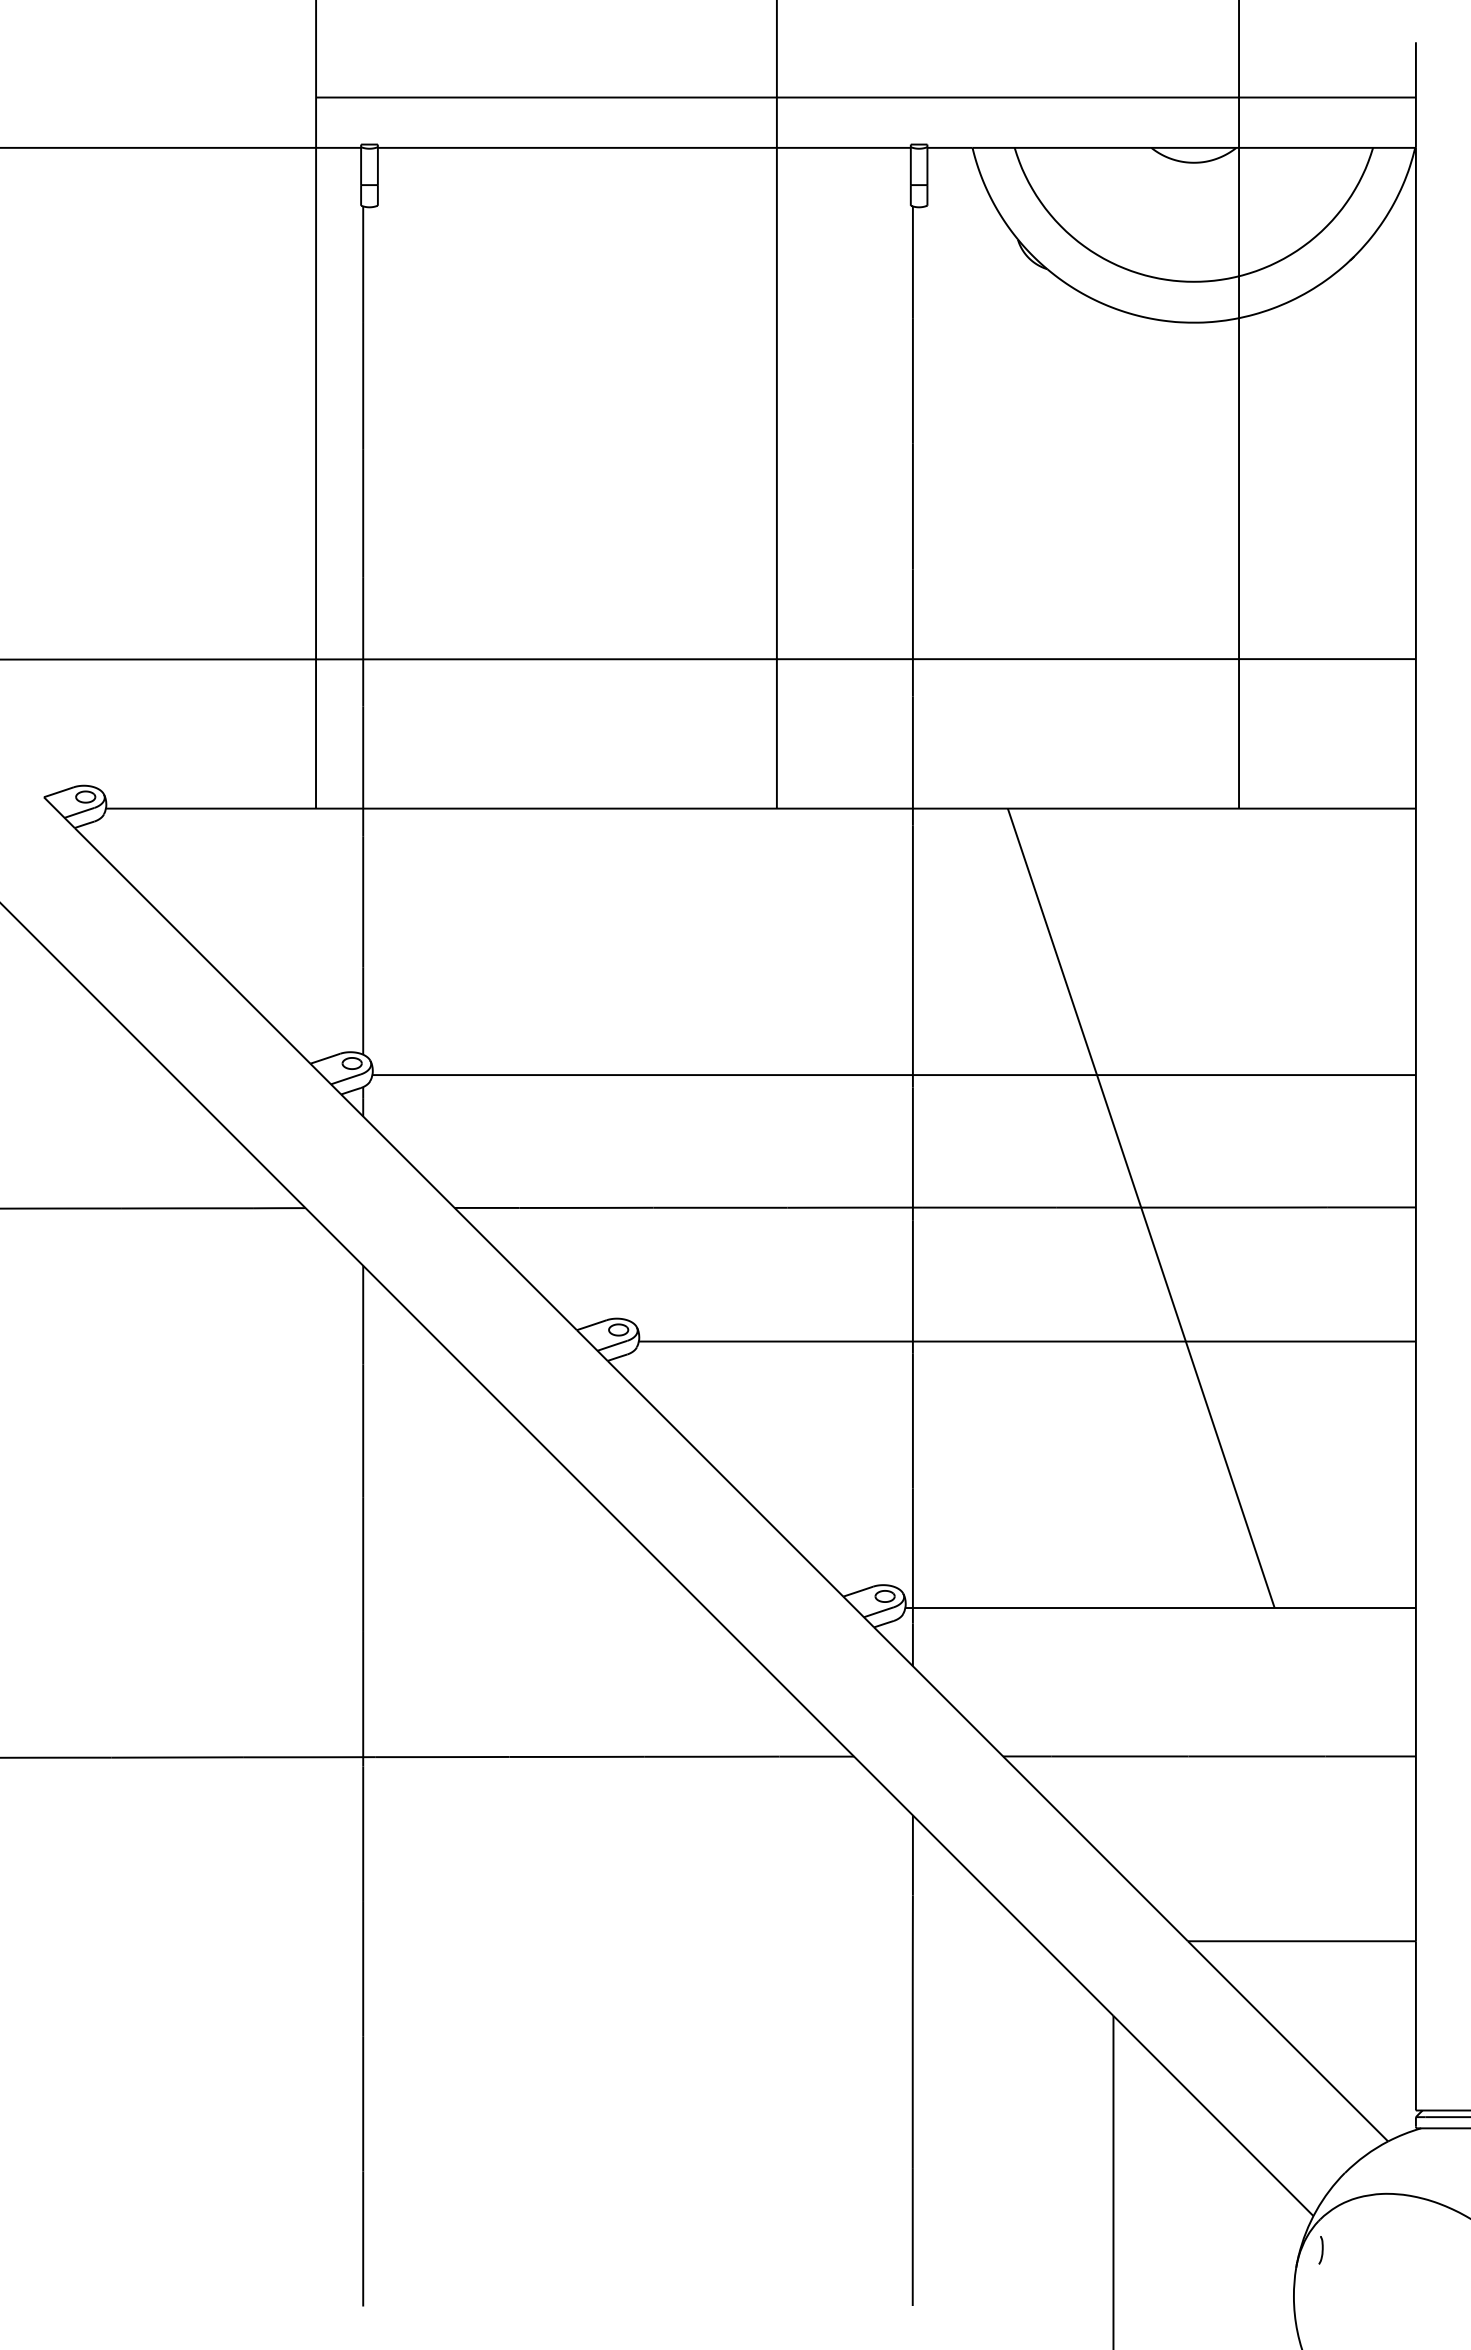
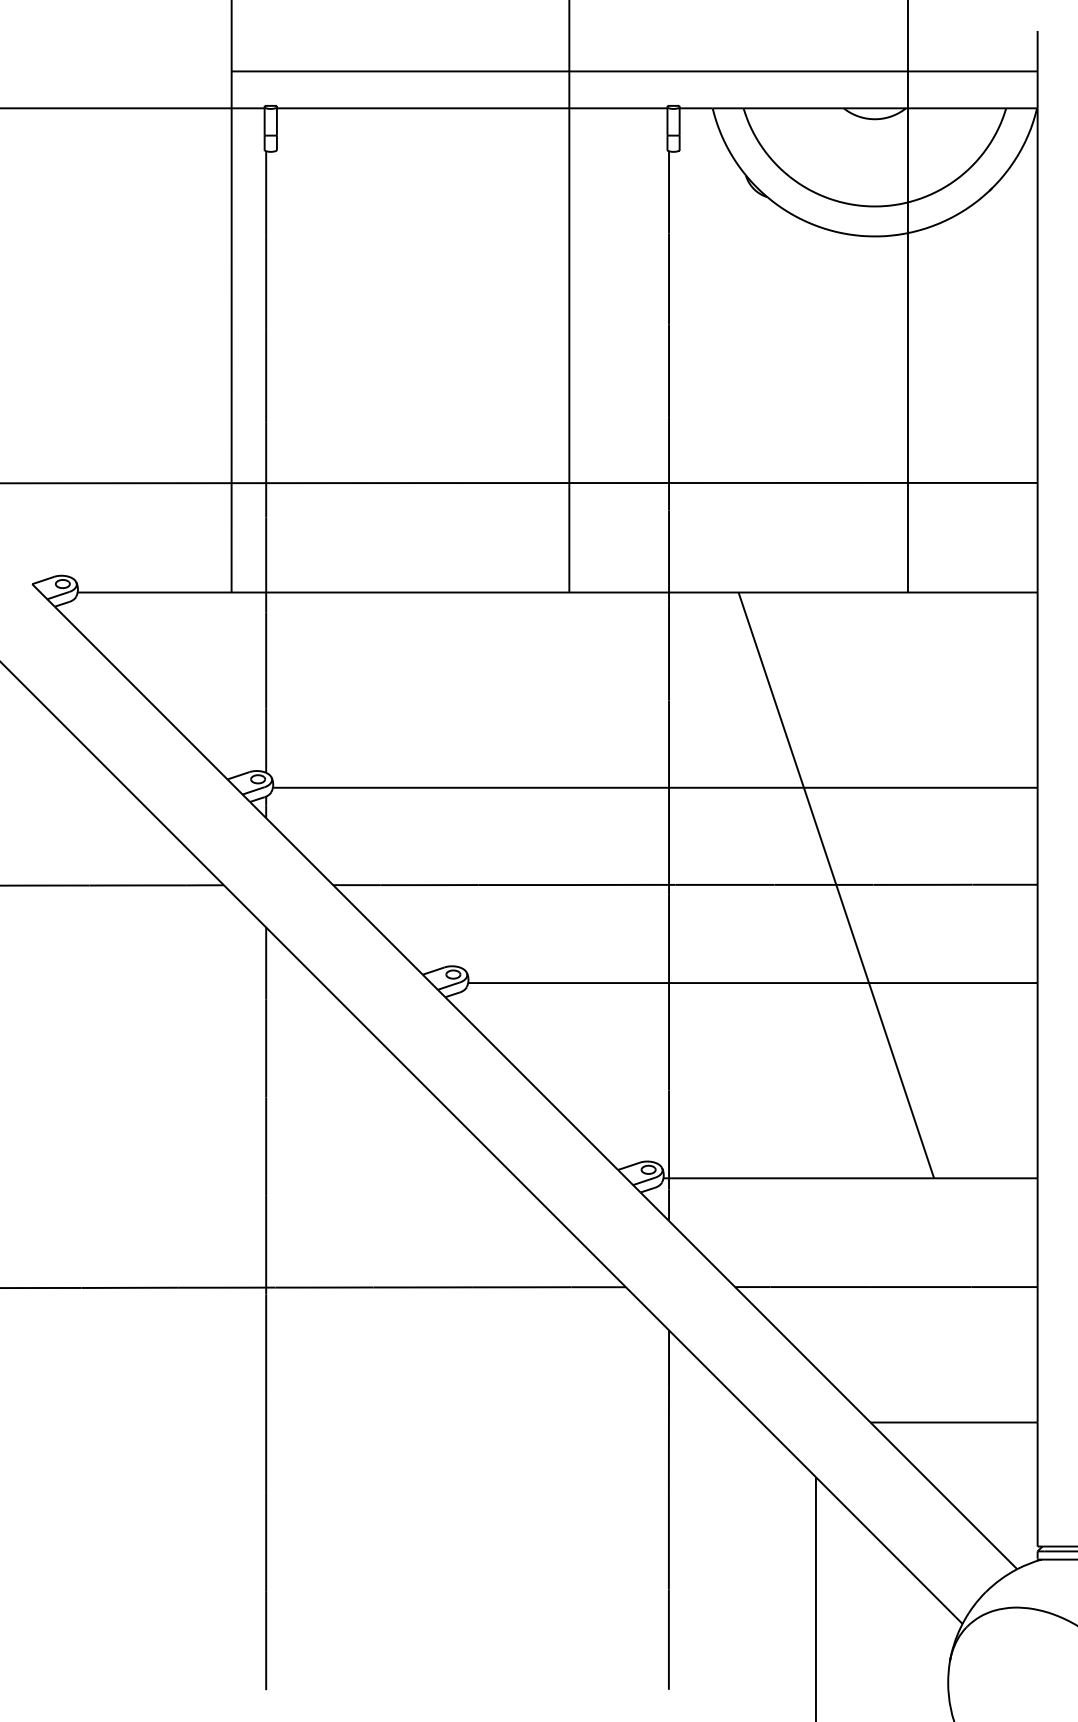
part: (1320, 2250) -> (967, 1649), removed

